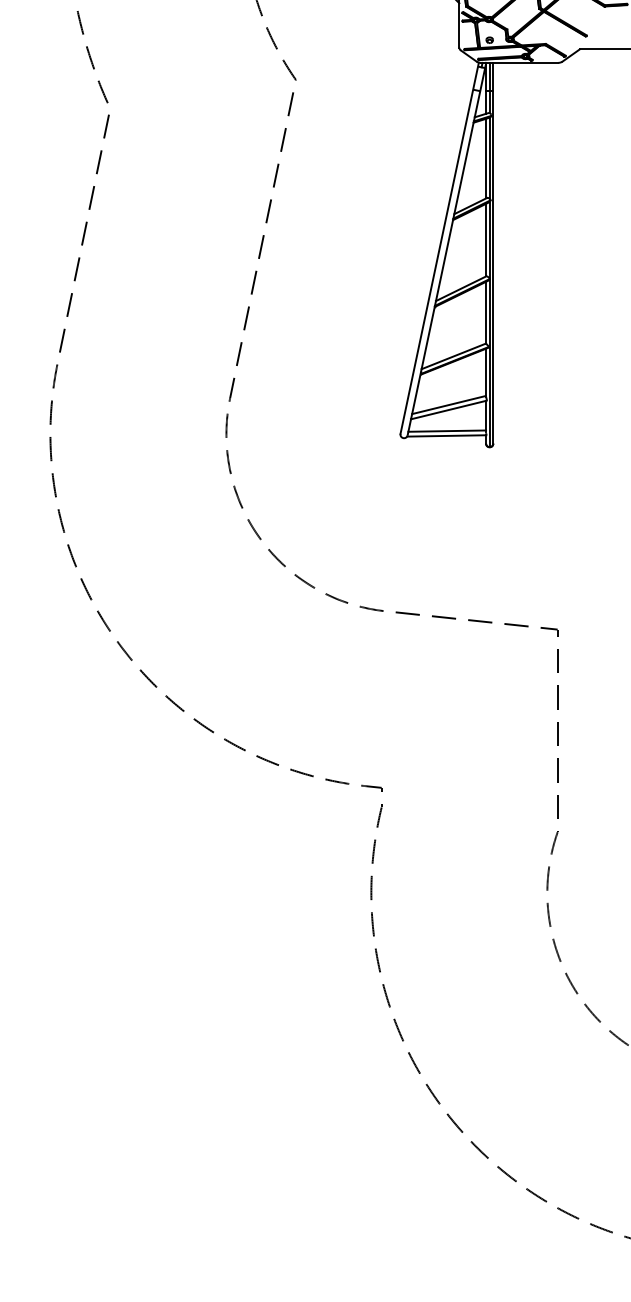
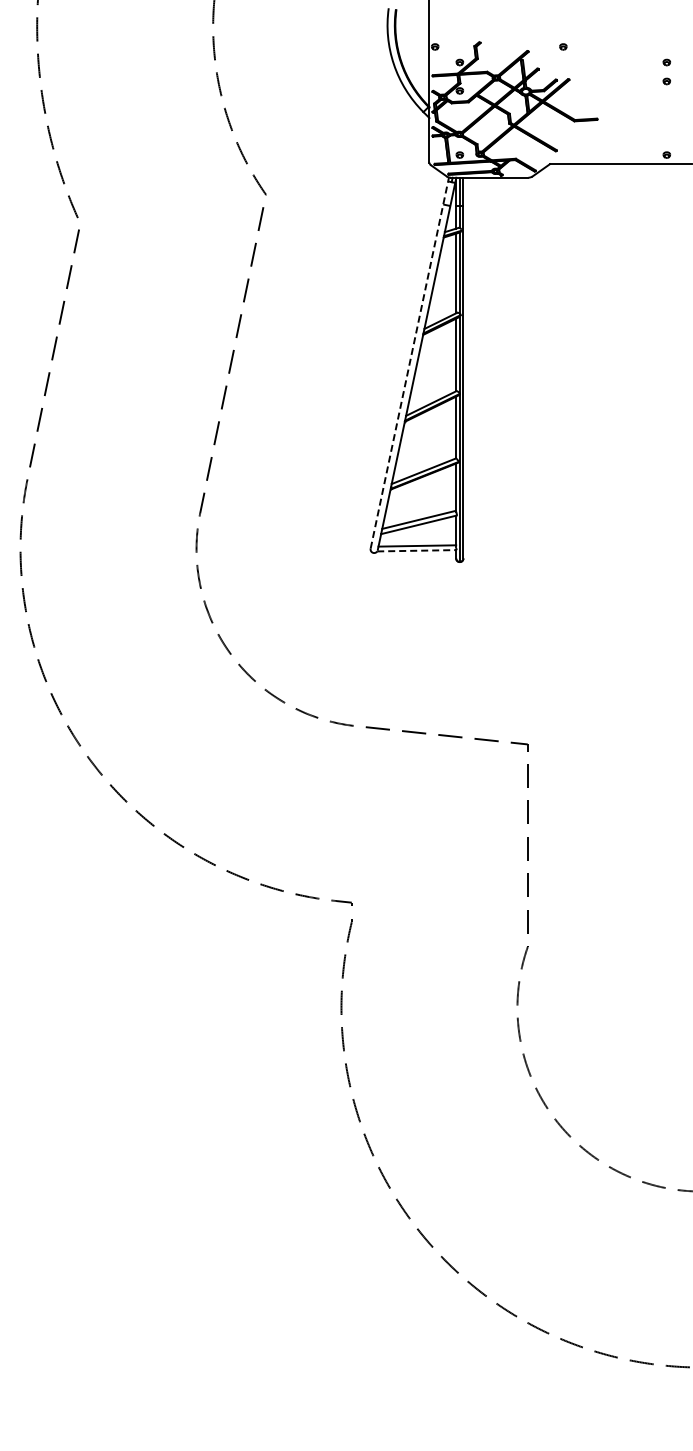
line: (439, 248) -> (409, 363), solid -> dashed
line: (446, 435) -> (416, 550), solid -> dashed

